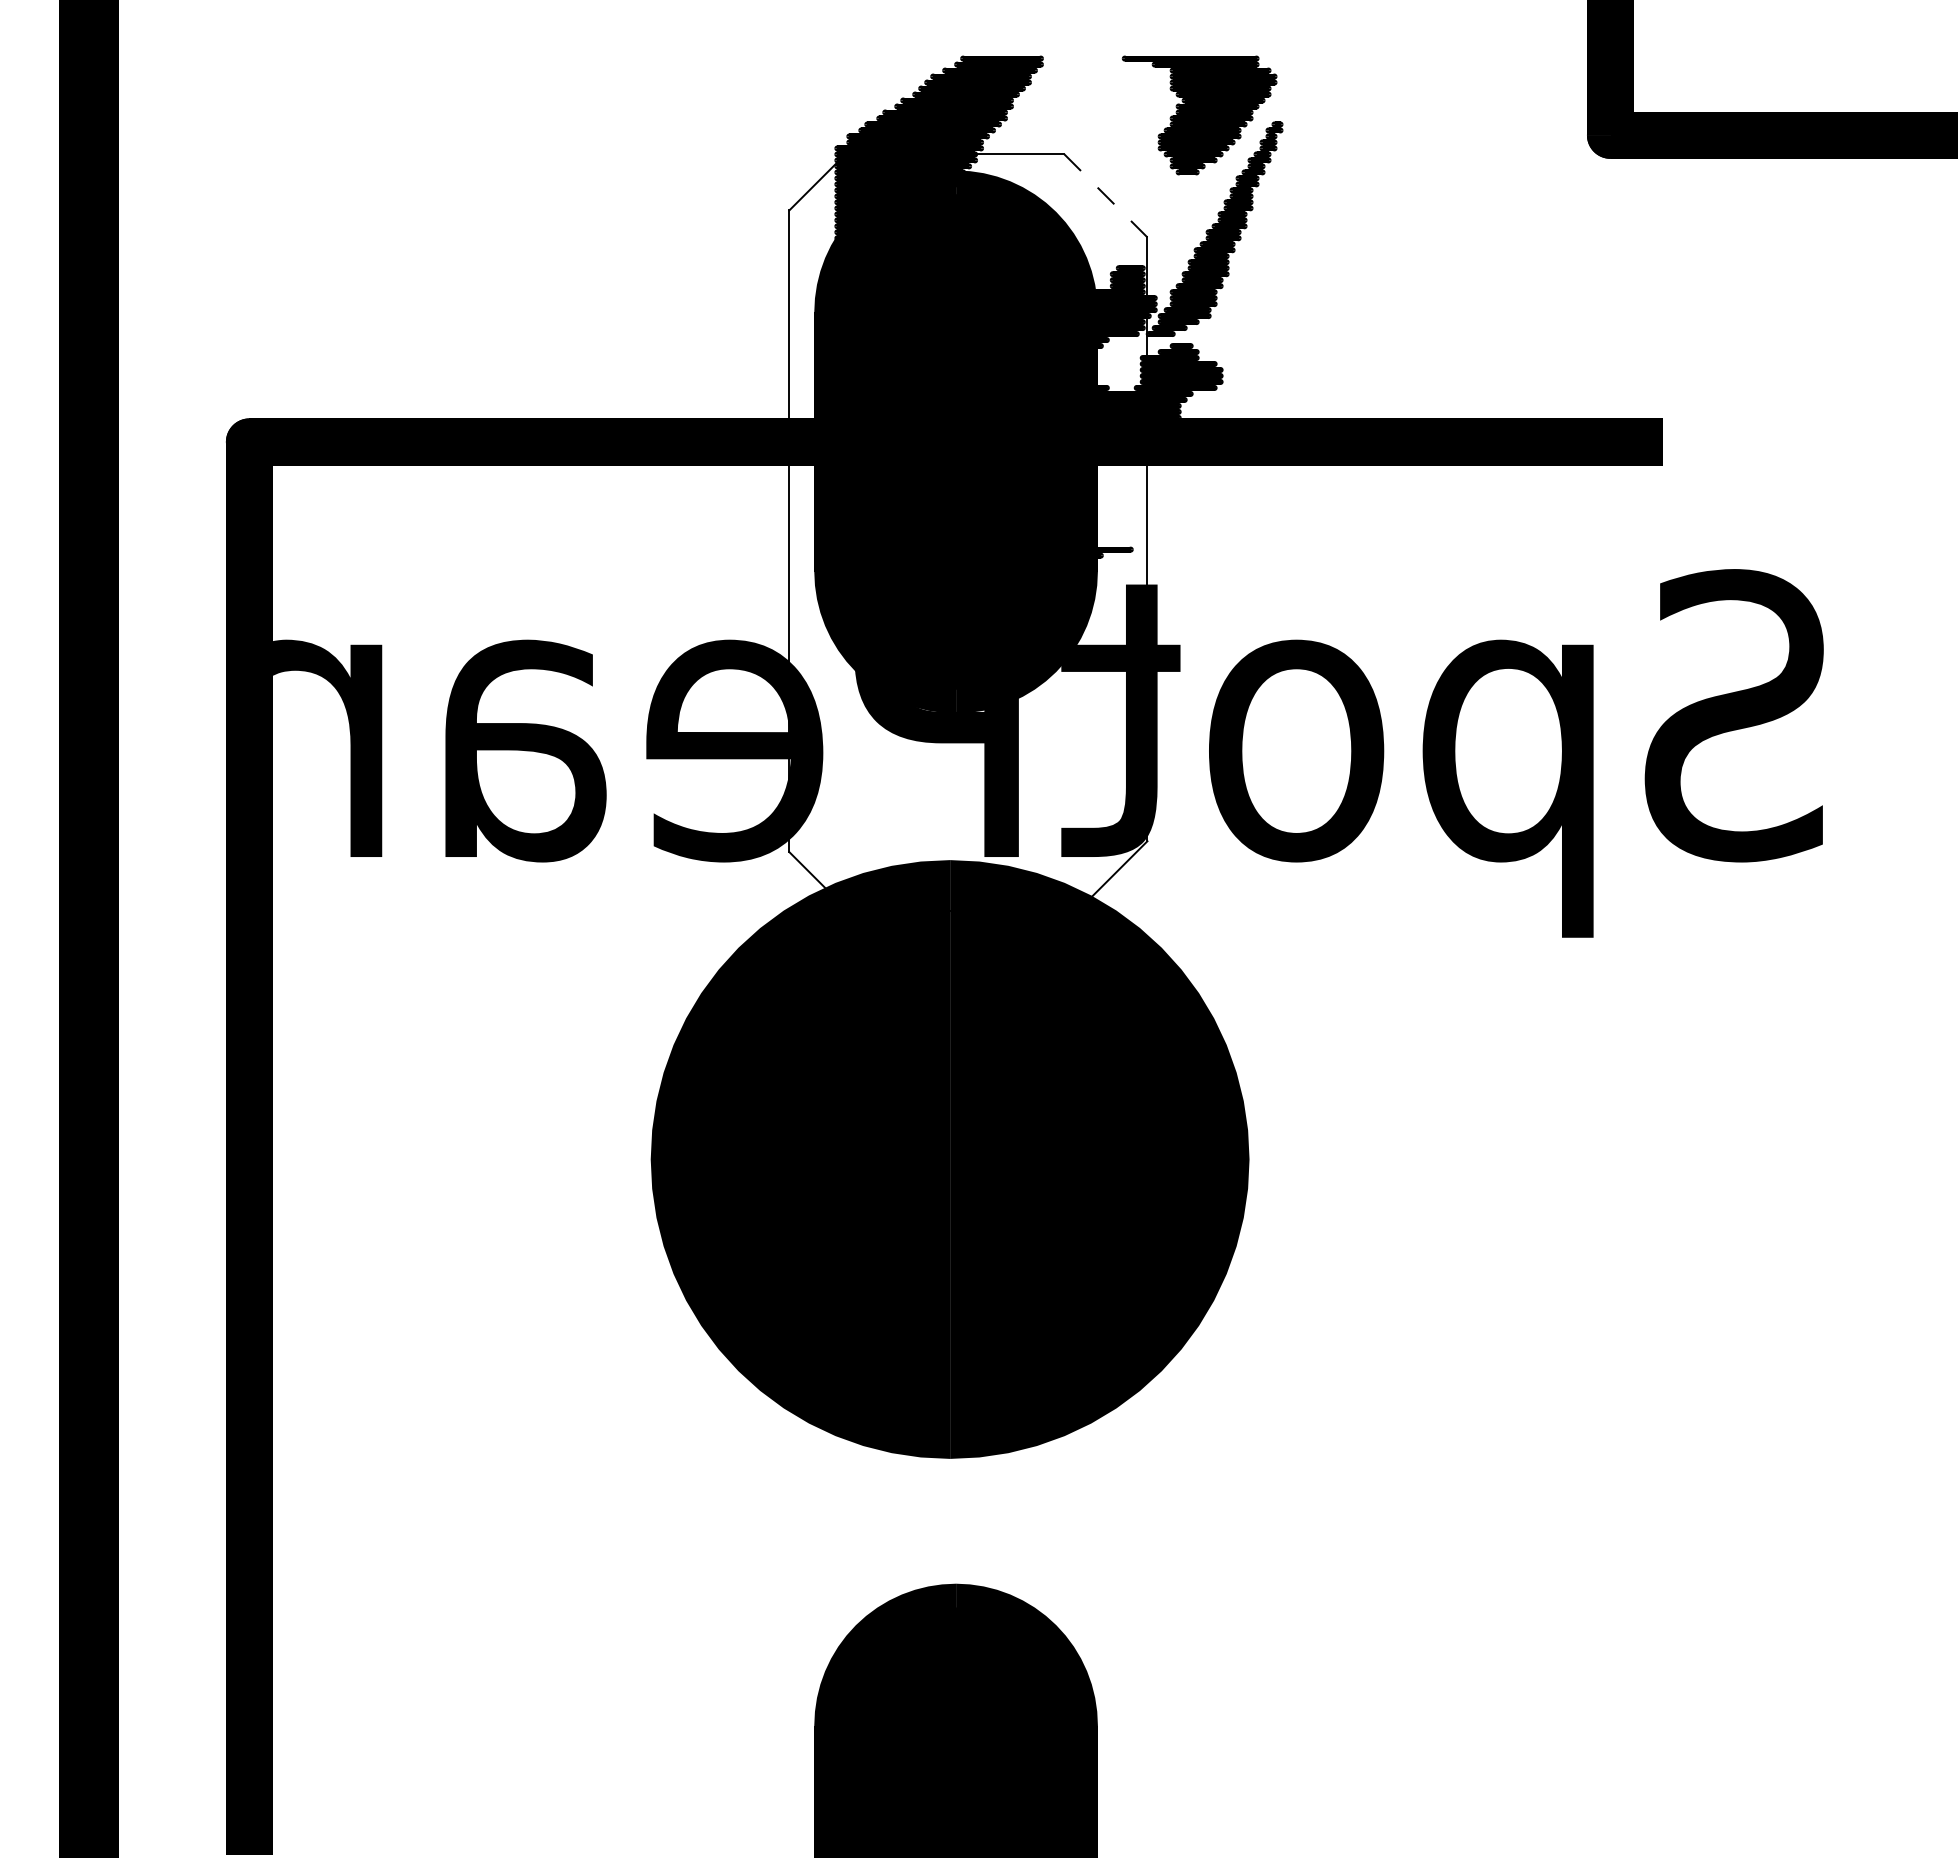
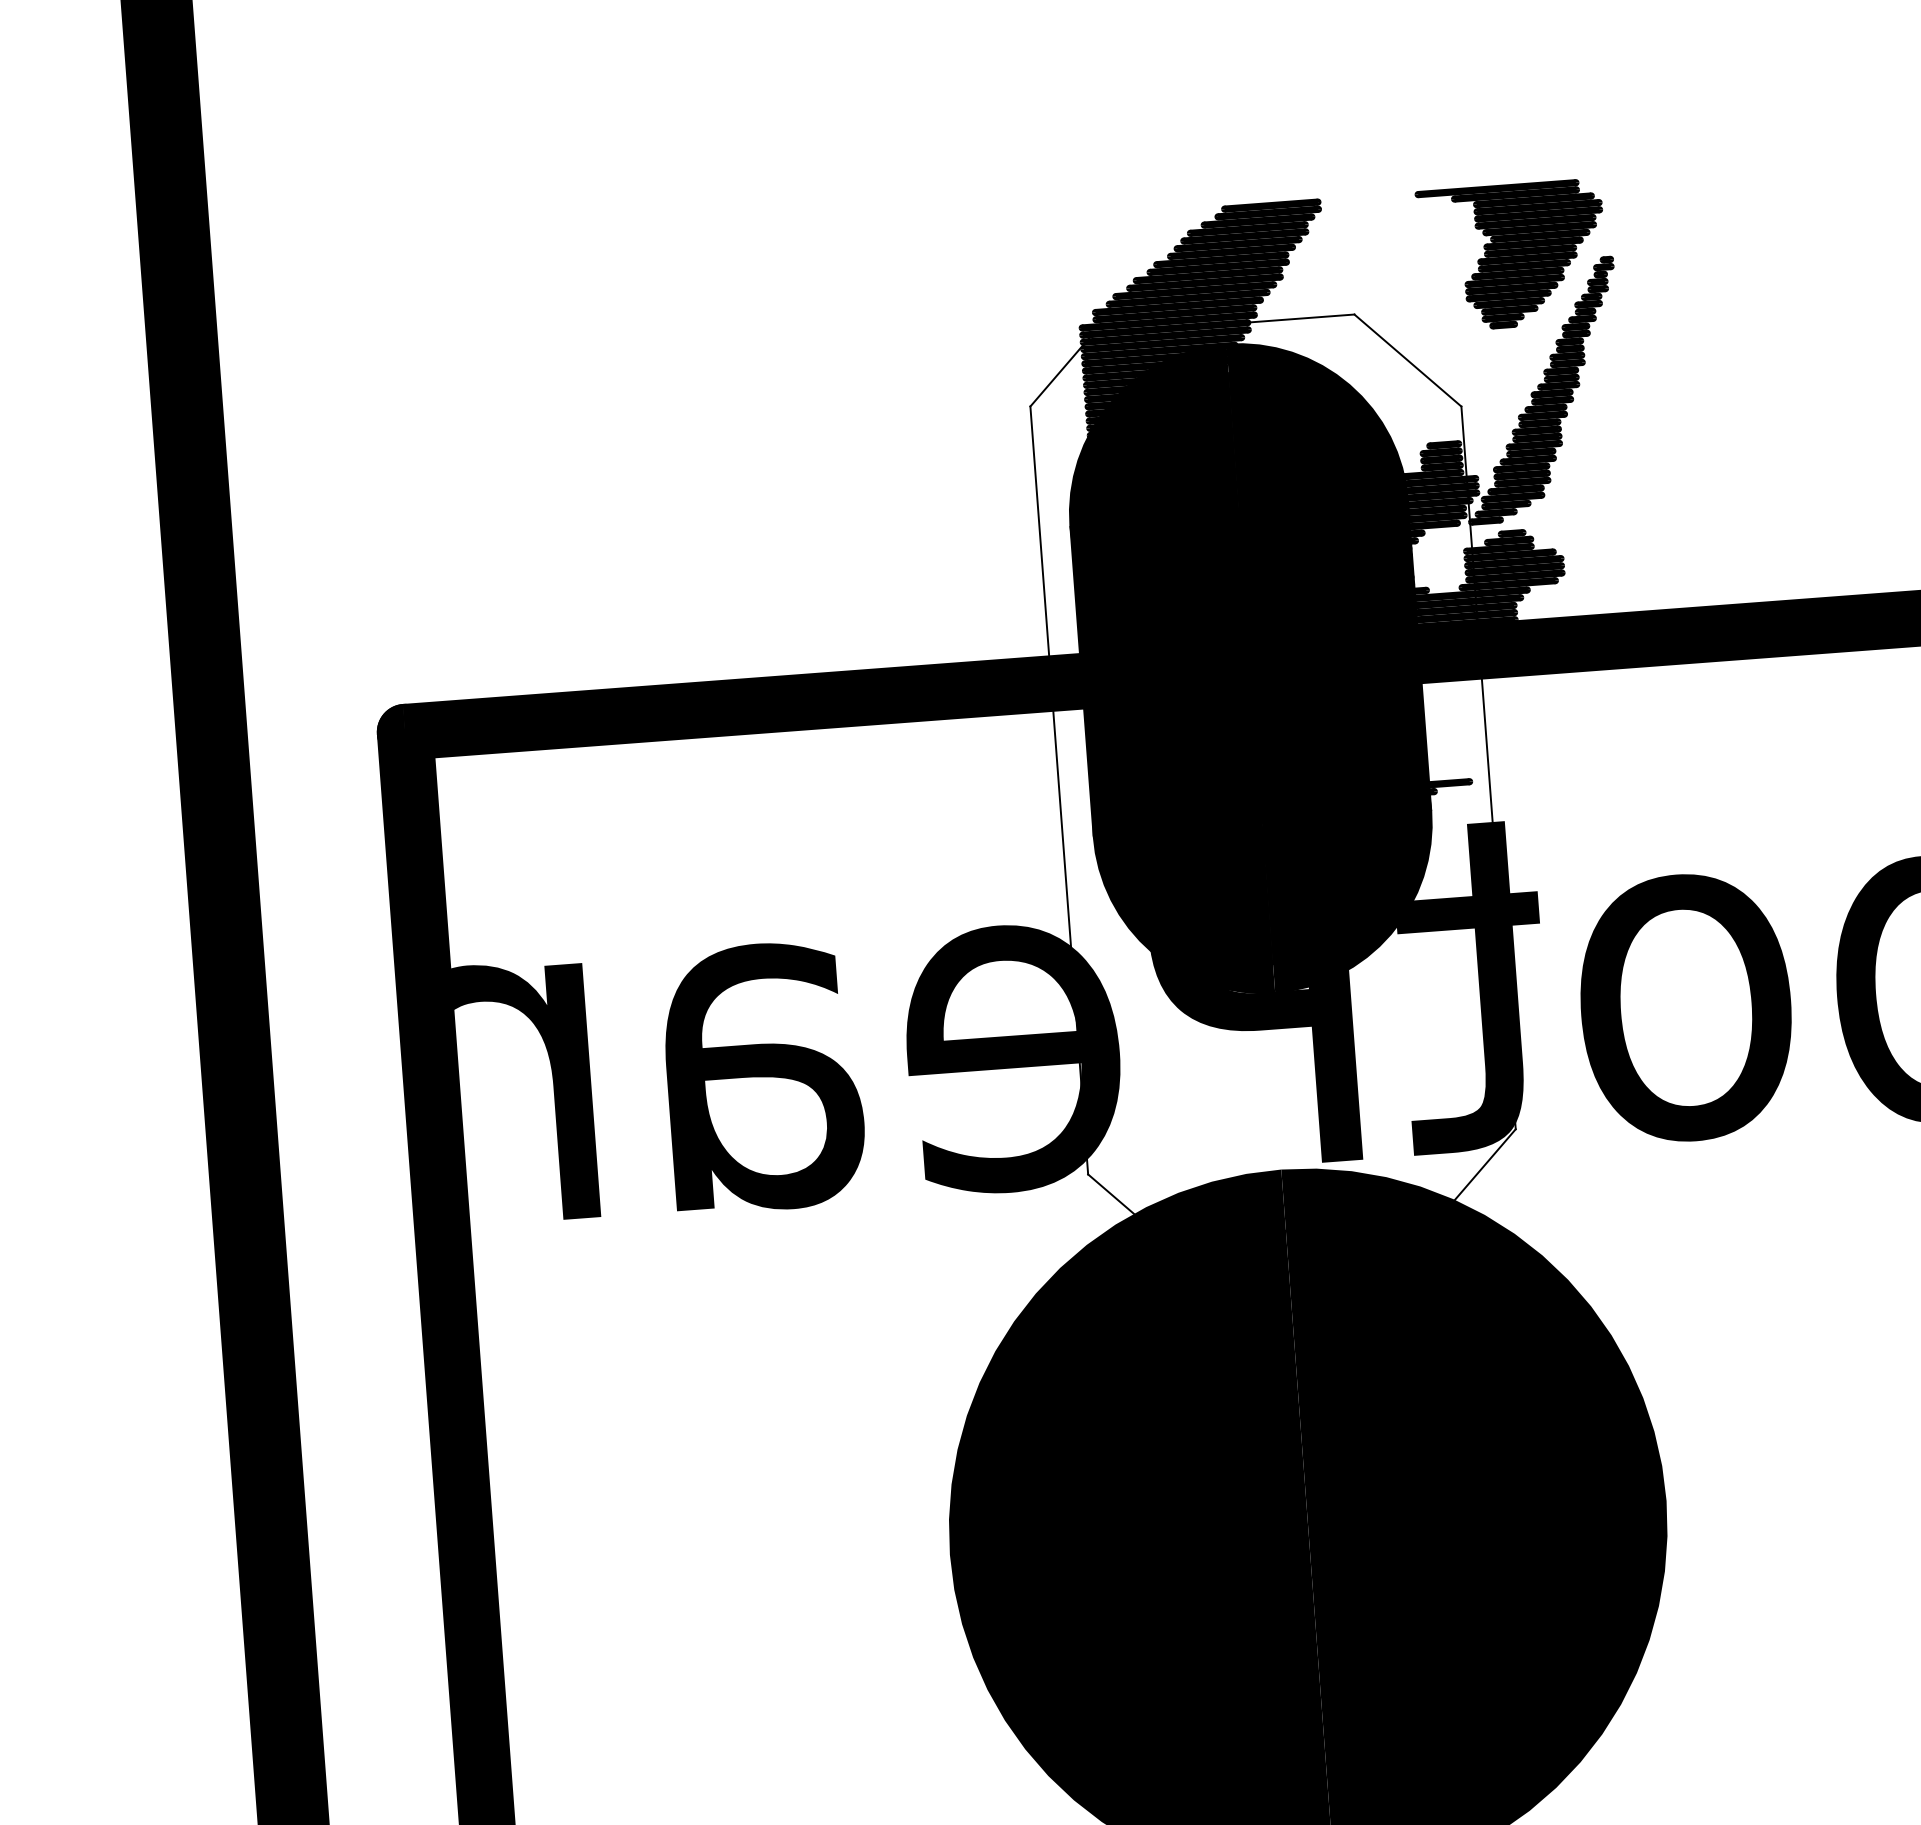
line: (1105, 195) -> (1407, 360), dashed -> solid

